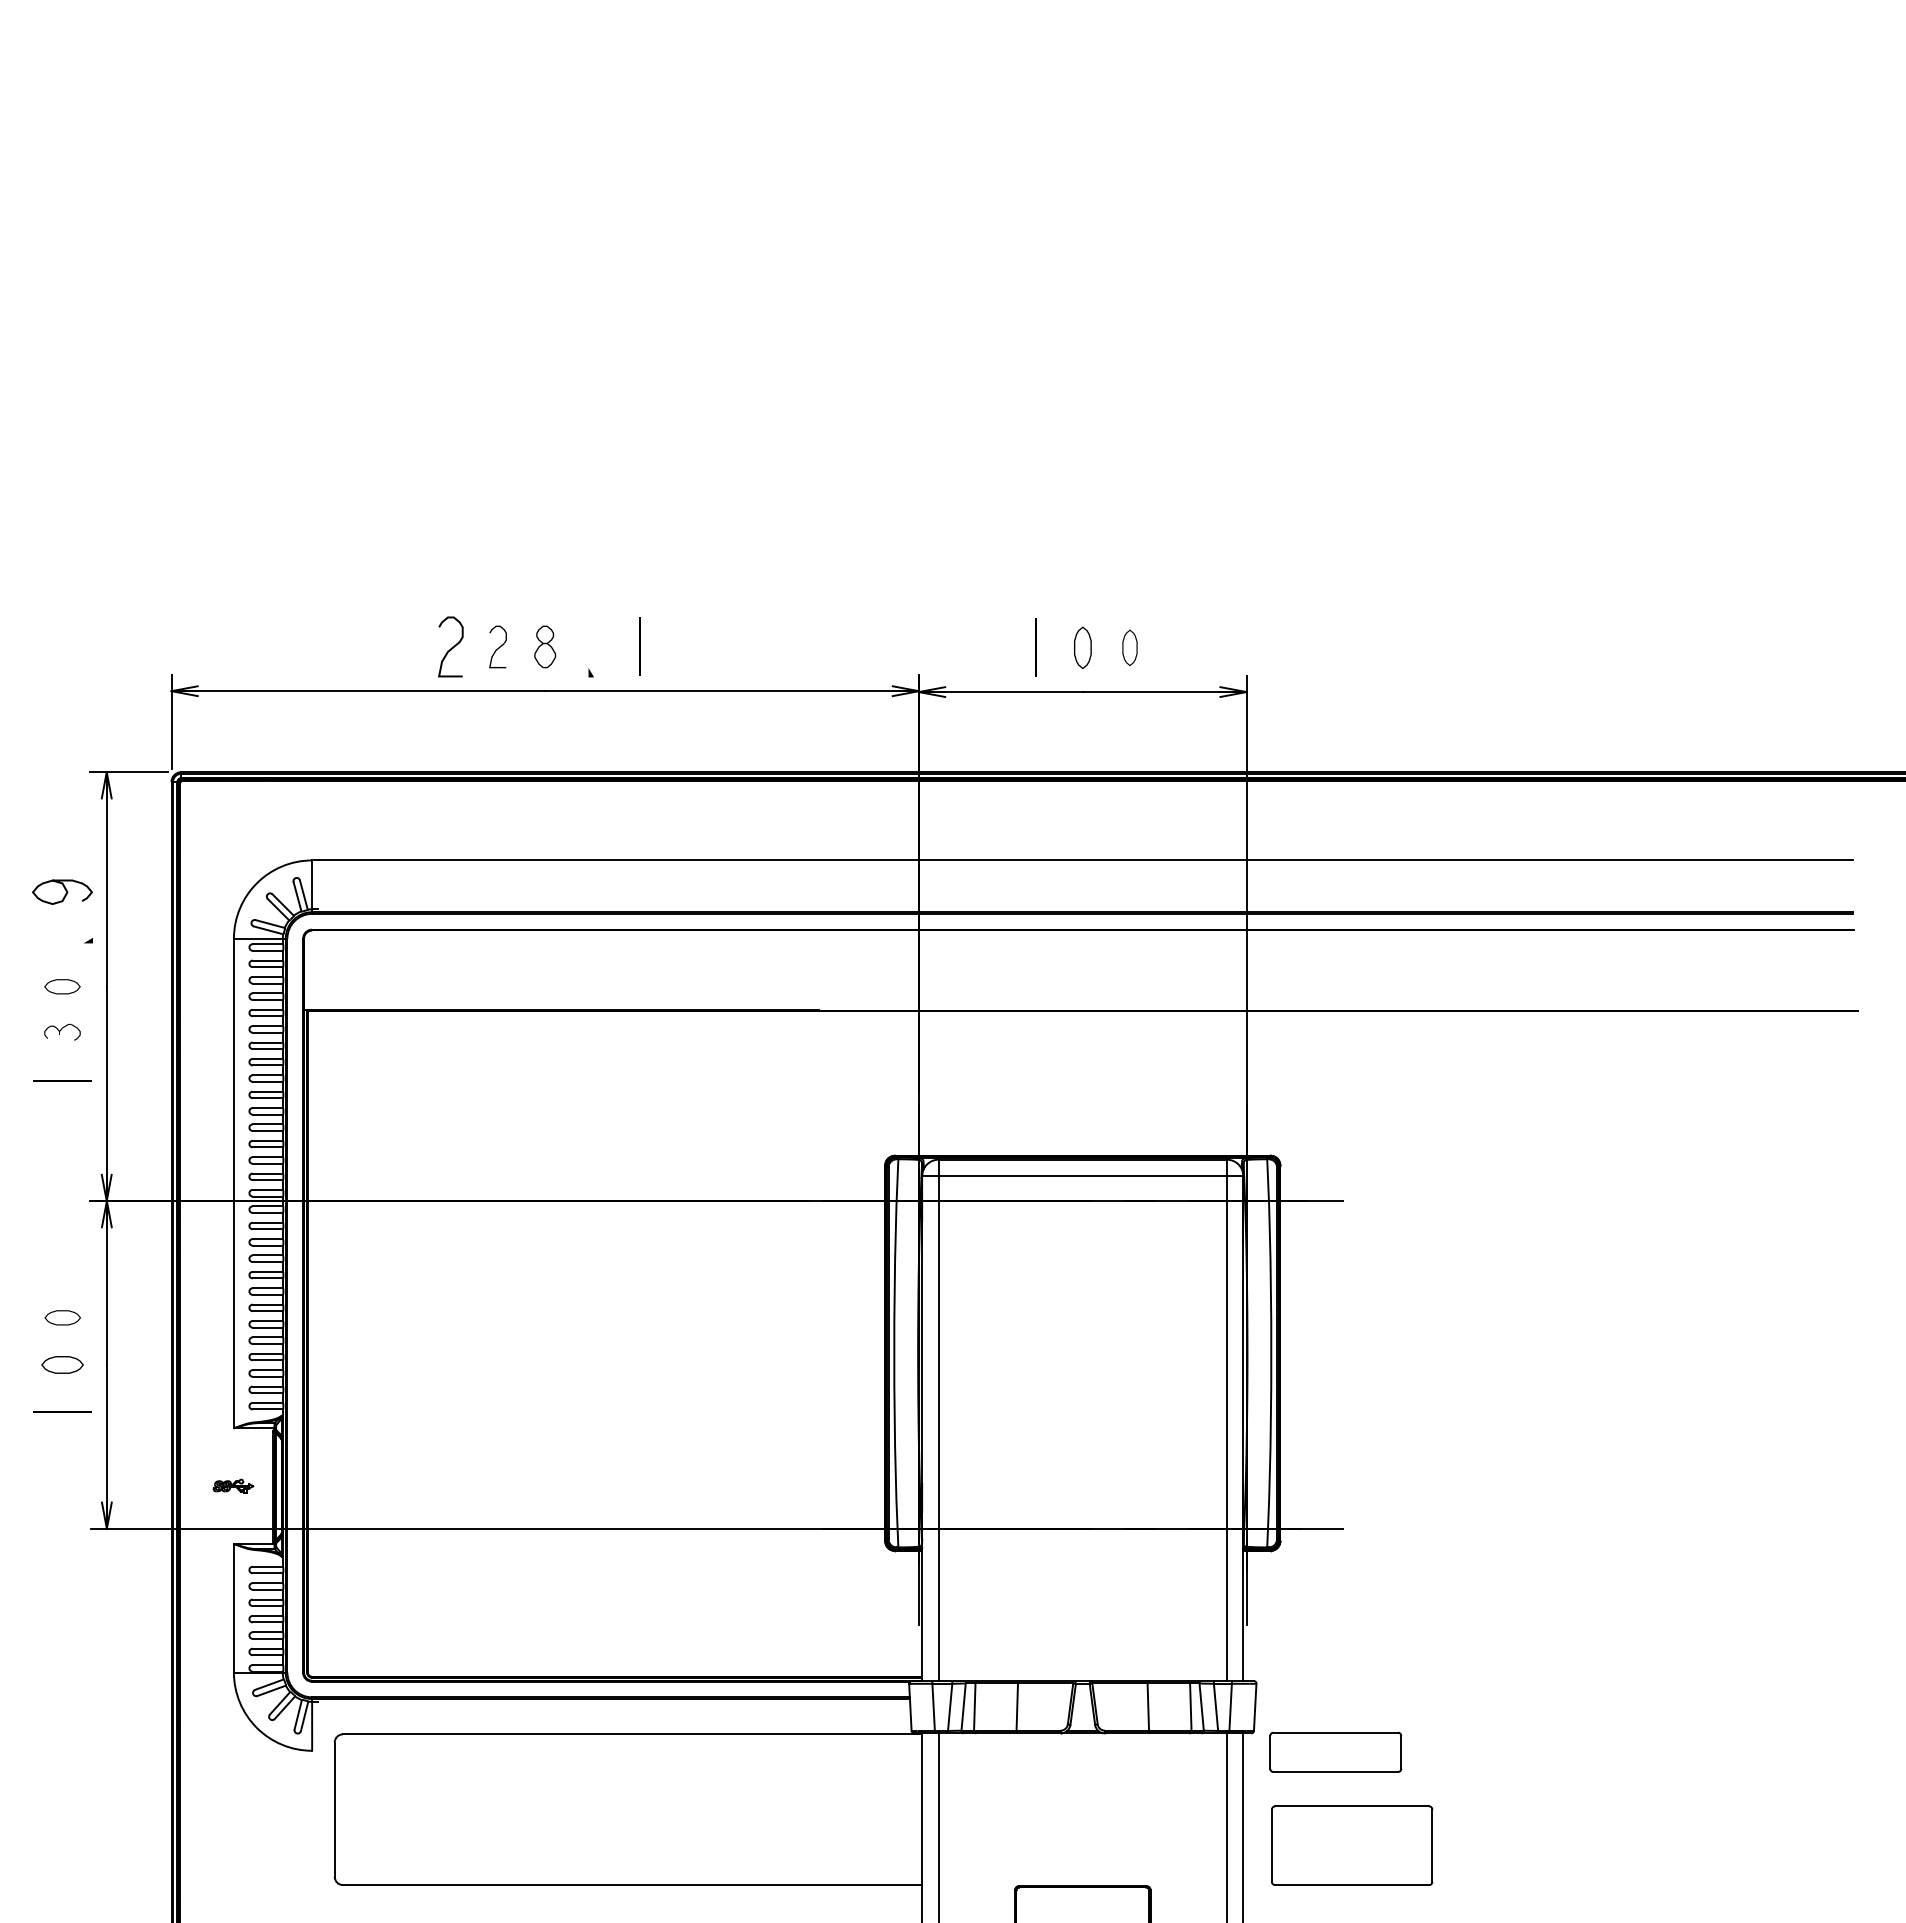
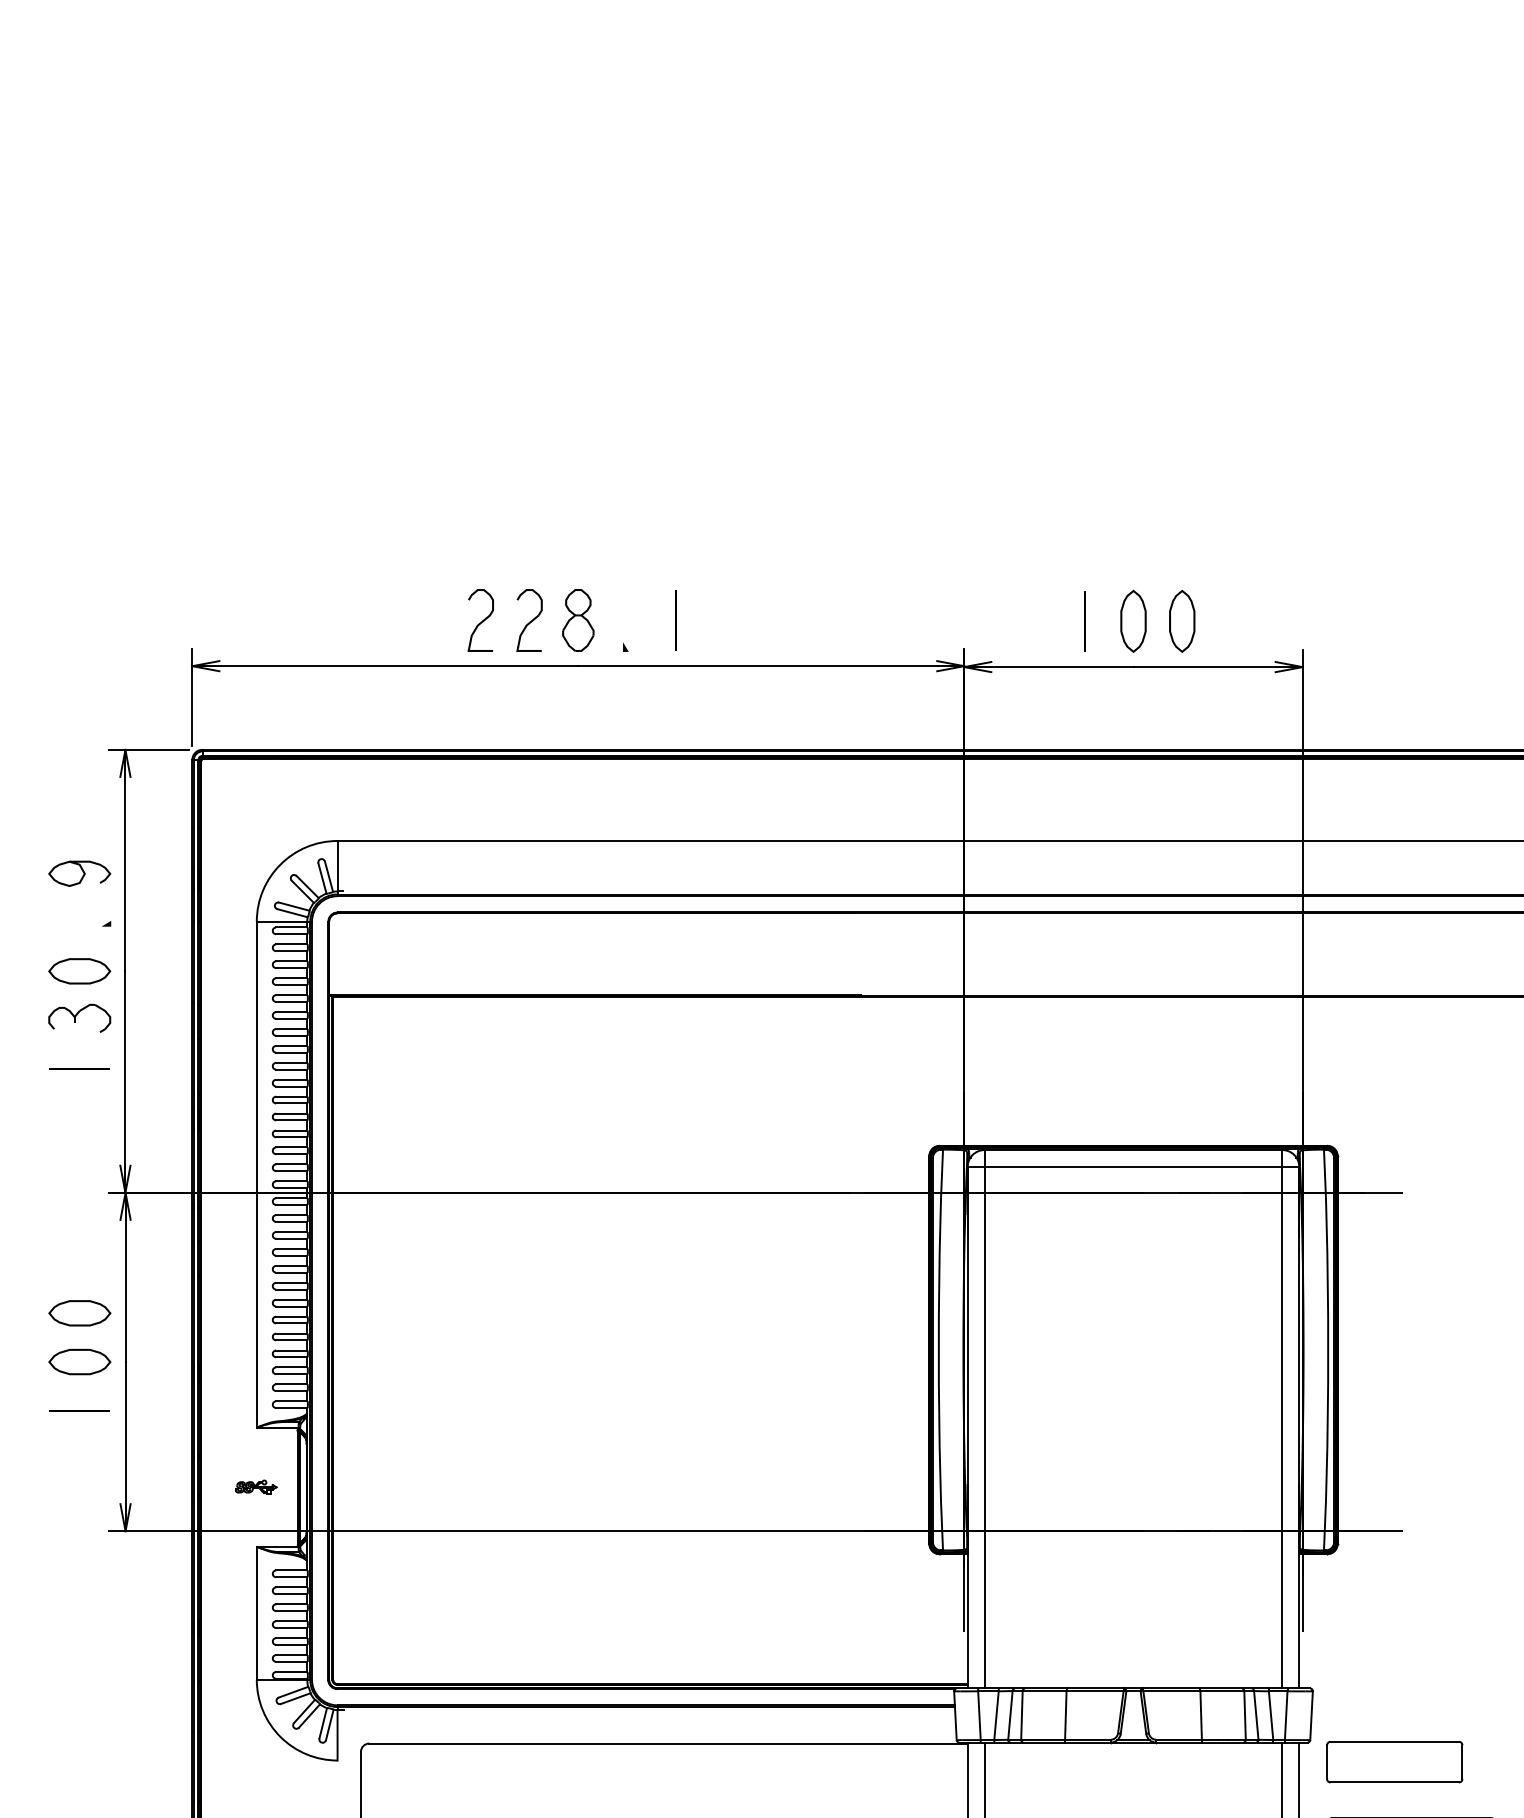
part: (497, 646) -> (529, 620), size x1.43
part: (544, 646) -> (577, 620), size x1.43
part: (1082, 647) -> (1133, 621), size x1.43
part: (1129, 647) -> (1181, 621), size x1.67
part: (62, 986) -> (79, 971), size x1.67
part: (62, 1032) -> (79, 1018), size x1.67
part: (62, 1317) -> (79, 1313), size x1.67
part: (62, 1364) -> (79, 1361), size x1.43

